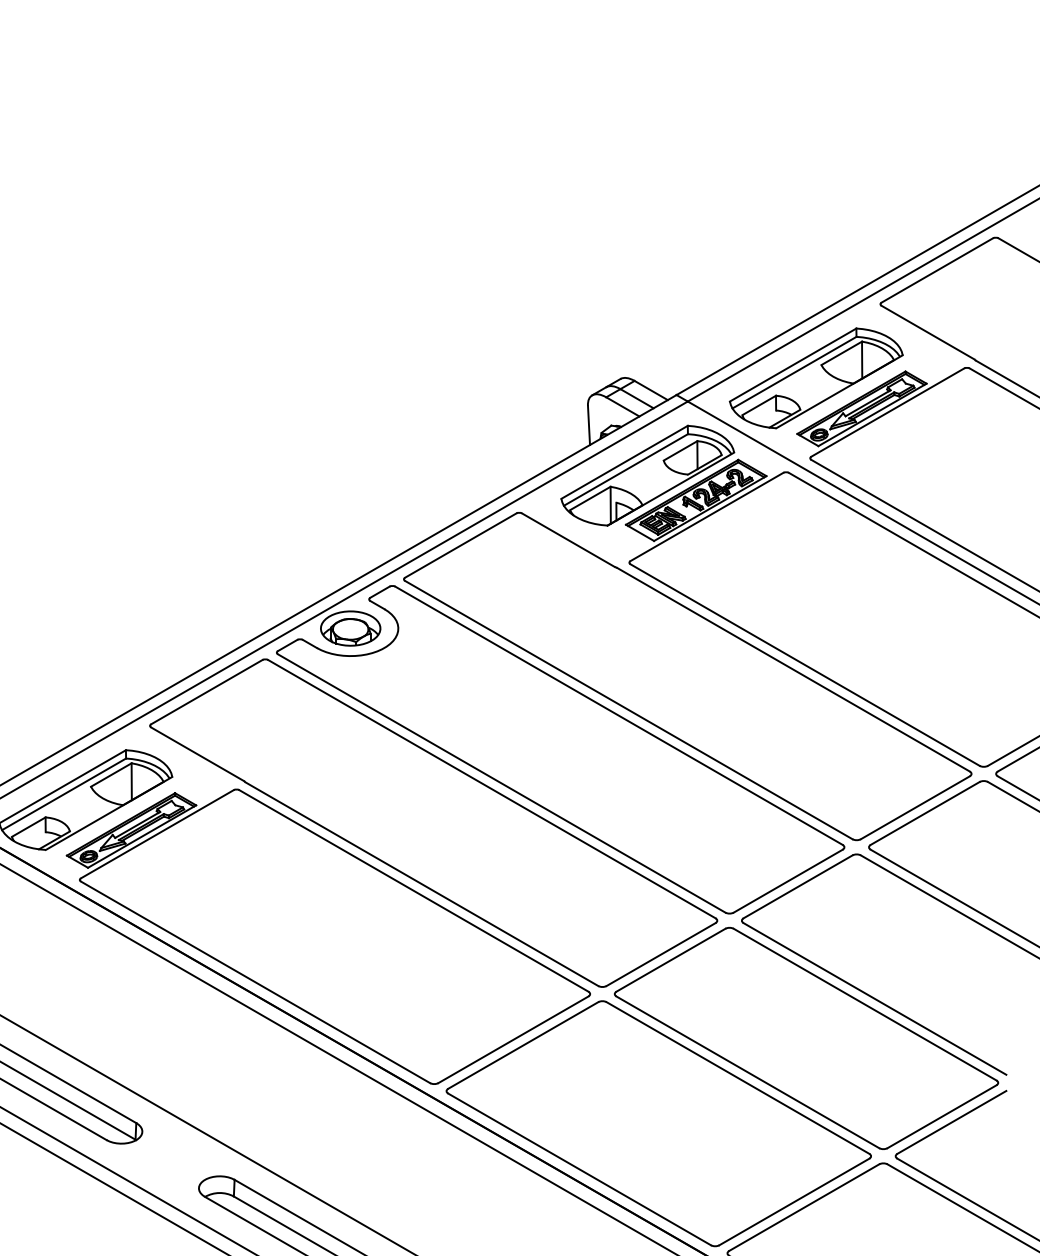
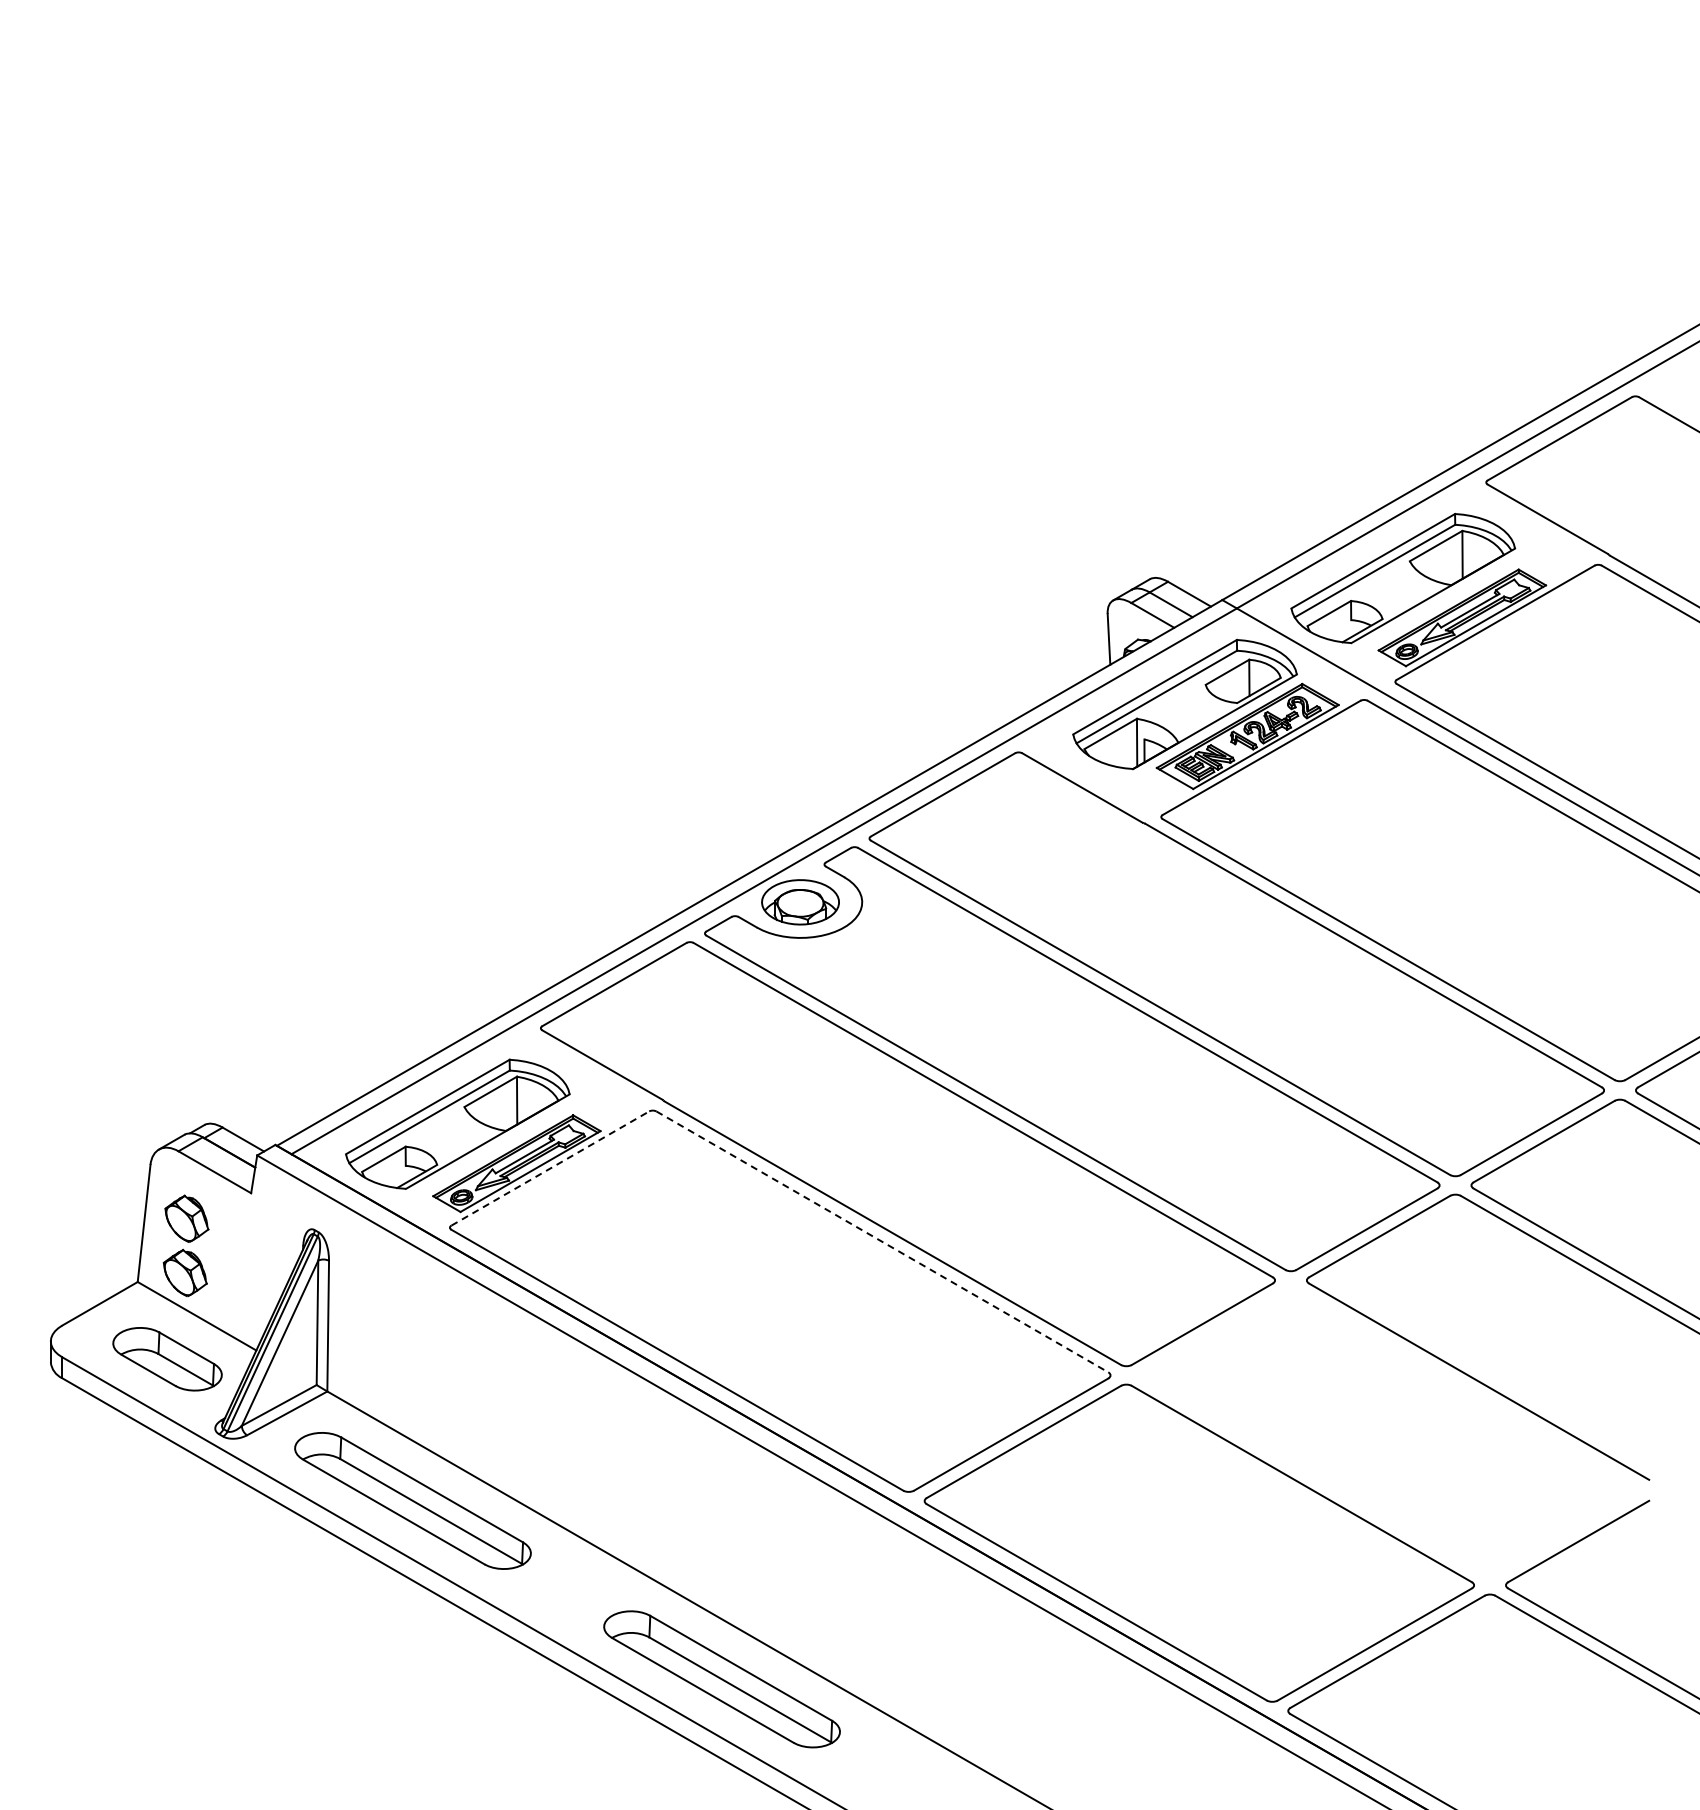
line: (157, 834) -> (550, 1168), solid -> dashed
line: (414, 890) -> (882, 1241), solid -> dashed
part: (806, 1038) -> (1390, 1432), removed

